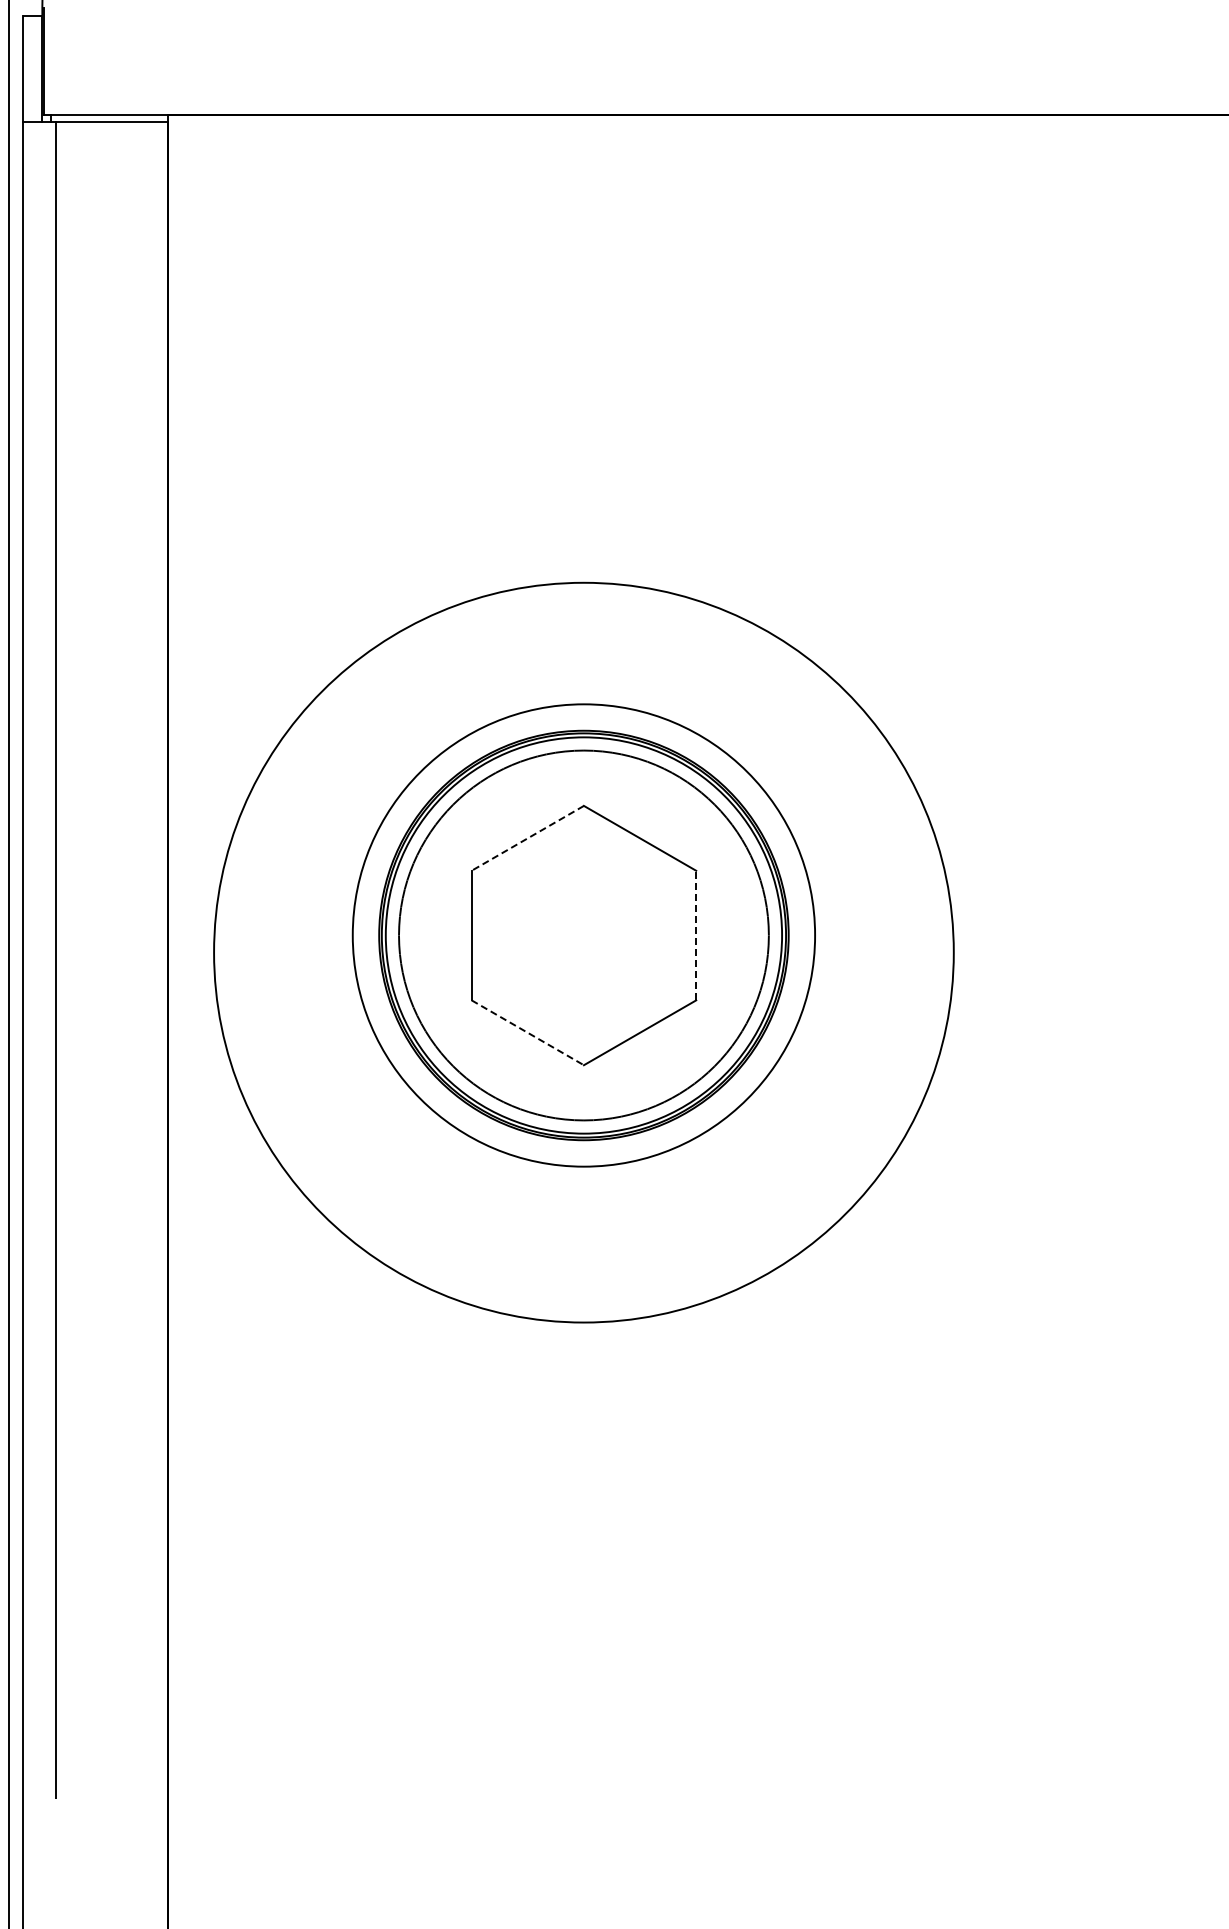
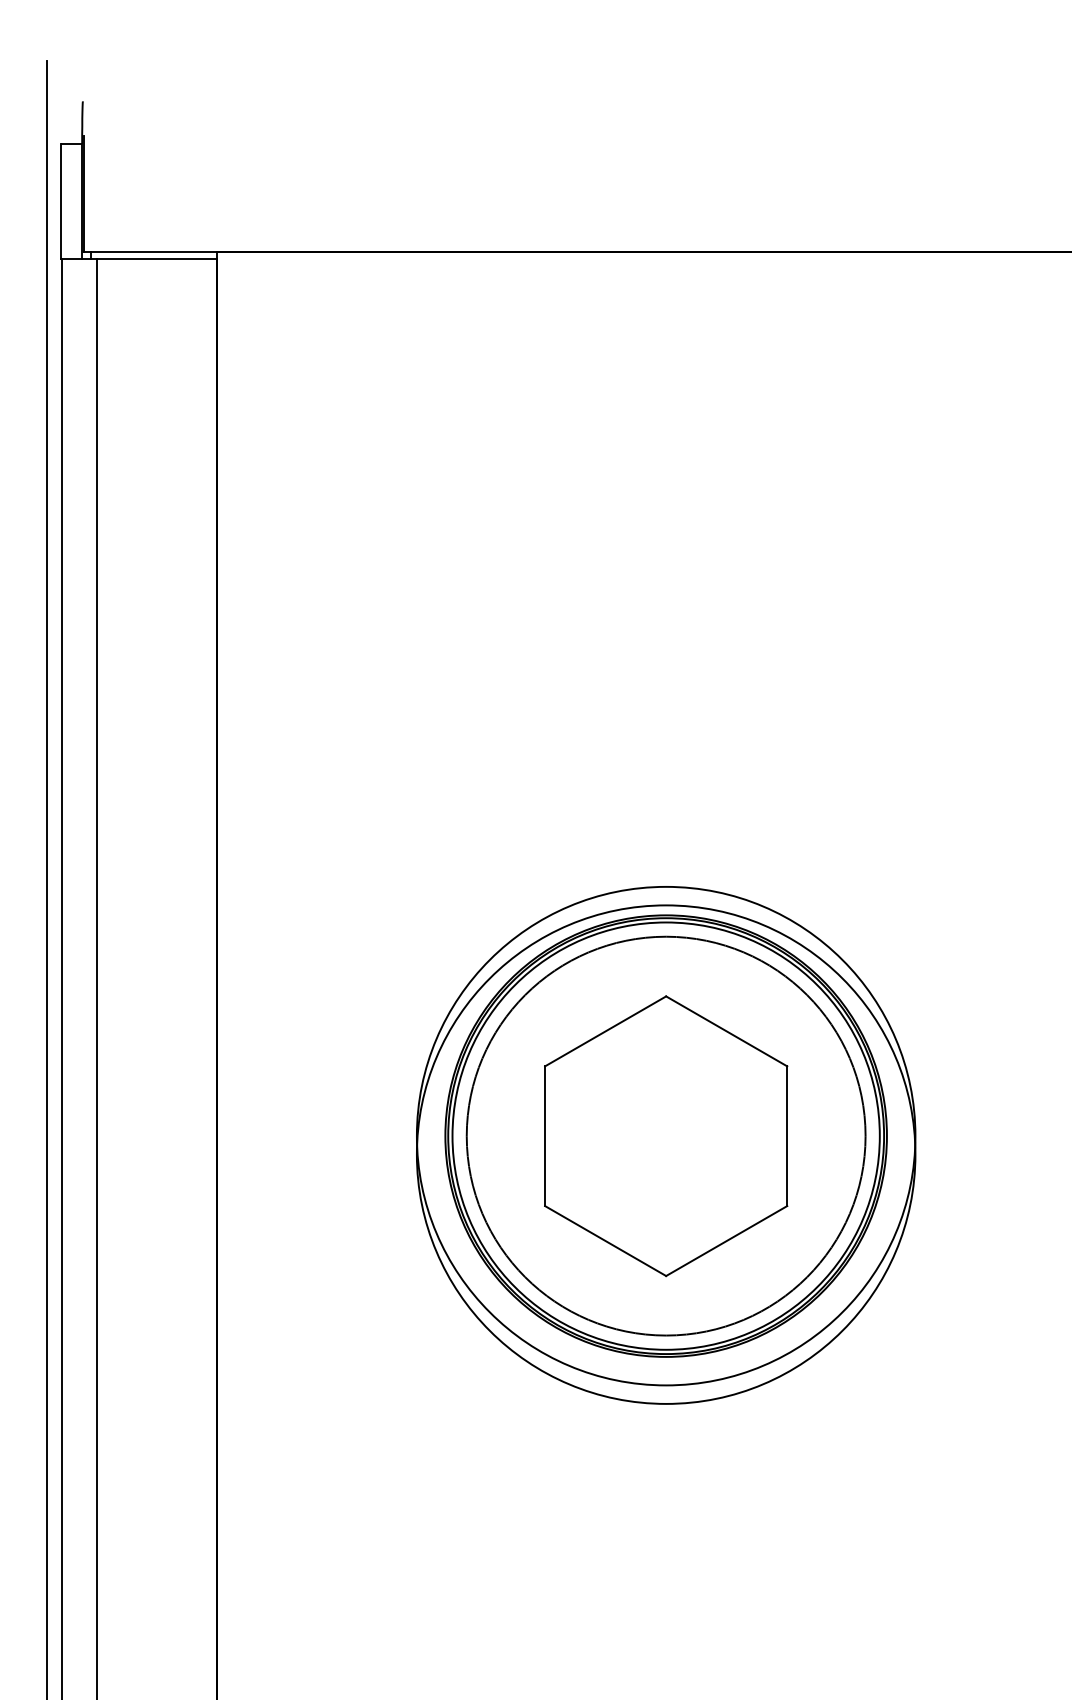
line: (527, 838) -> (605, 1031), dashed -> solid
line: (696, 935) -> (787, 1136), dashed -> solid
circle: (583, 952) -> (665, 1154), size x0.62
line: (527, 1032) -> (605, 1240), dashed -> solid

